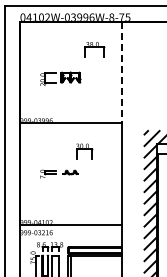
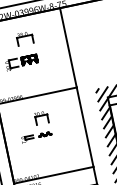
part: (94, 49) -> (24, 38), moved
line: (121, 72) -> (68, 47), dashed -> solid
part: (84, 151) -> (41, 117), moved

